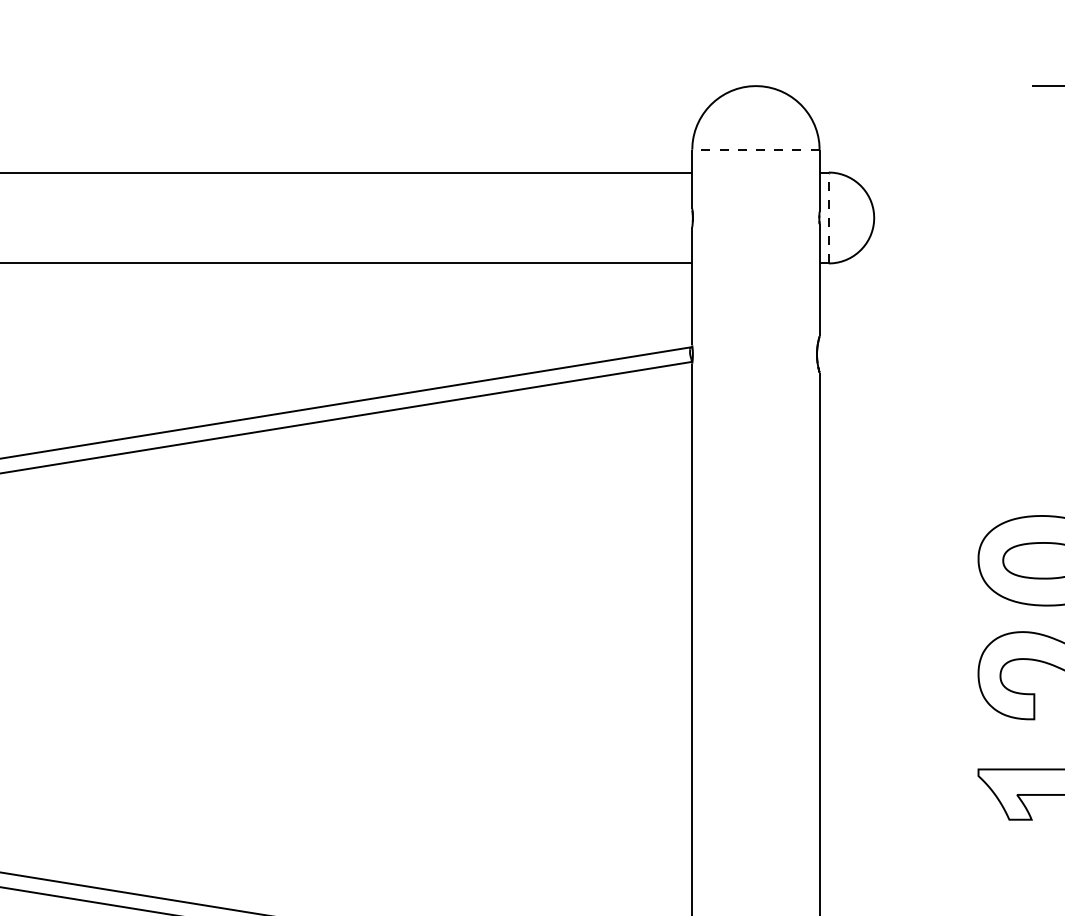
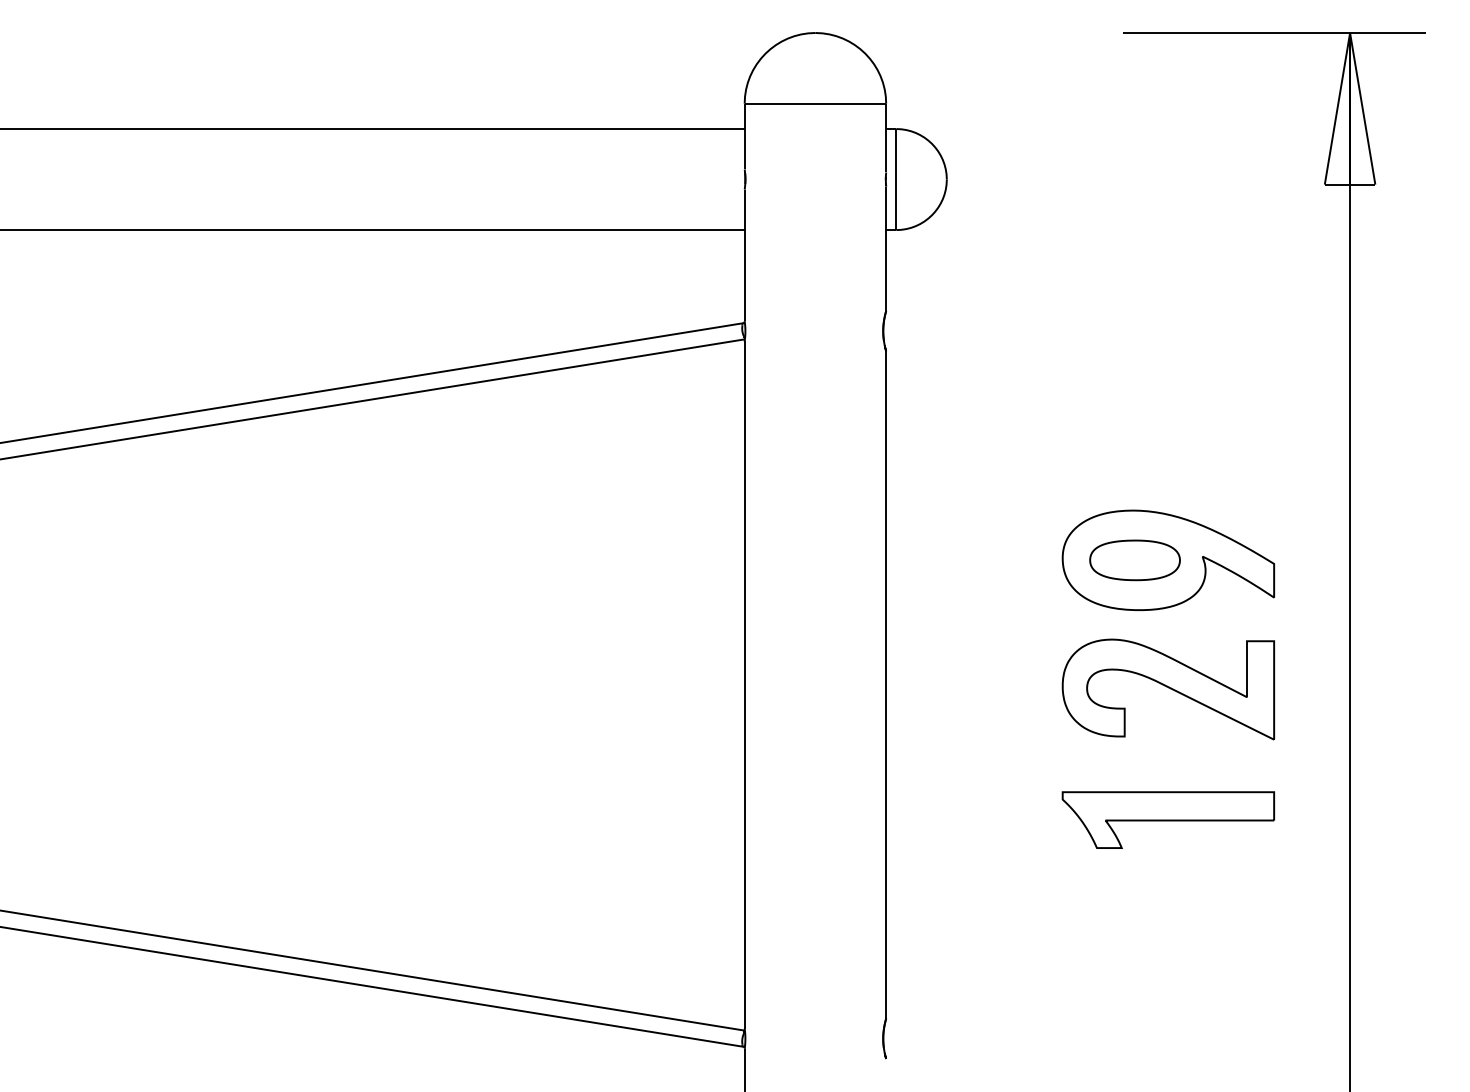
line: (756, 149) -> (815, 103), dashed -> solid
line: (828, 217) -> (896, 179), dashed -> solid

